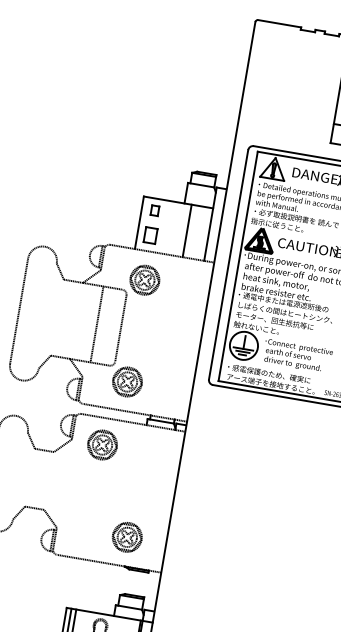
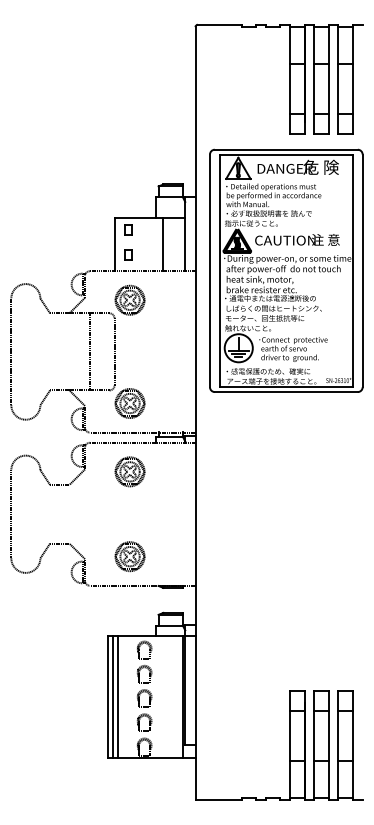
part: (151, 234) -> (128, 254), size x0.62
part: (102, 444) -> (129, 471), moved
part: (126, 537) -> (129, 556), moved

